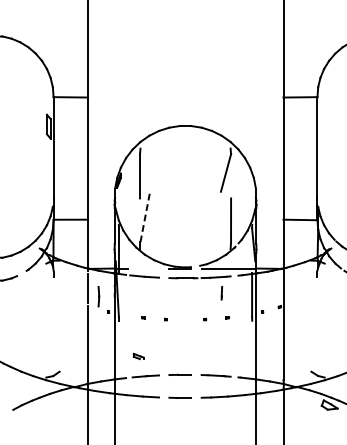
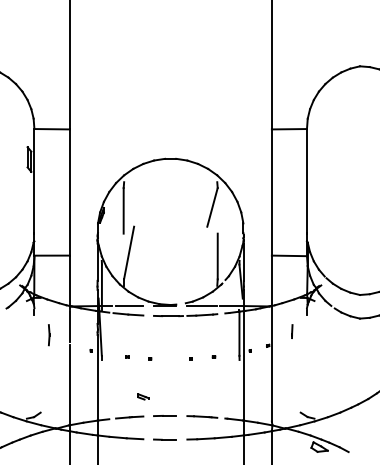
line: (145, 216) -> (129, 252), dashed -> solid
line: (145, 268) -> (129, 306), added
line: (222, 293) -> (292, 331), moved
line: (99, 297) -> (49, 335), moved
part: (138, 356) -> (143, 396), moved

